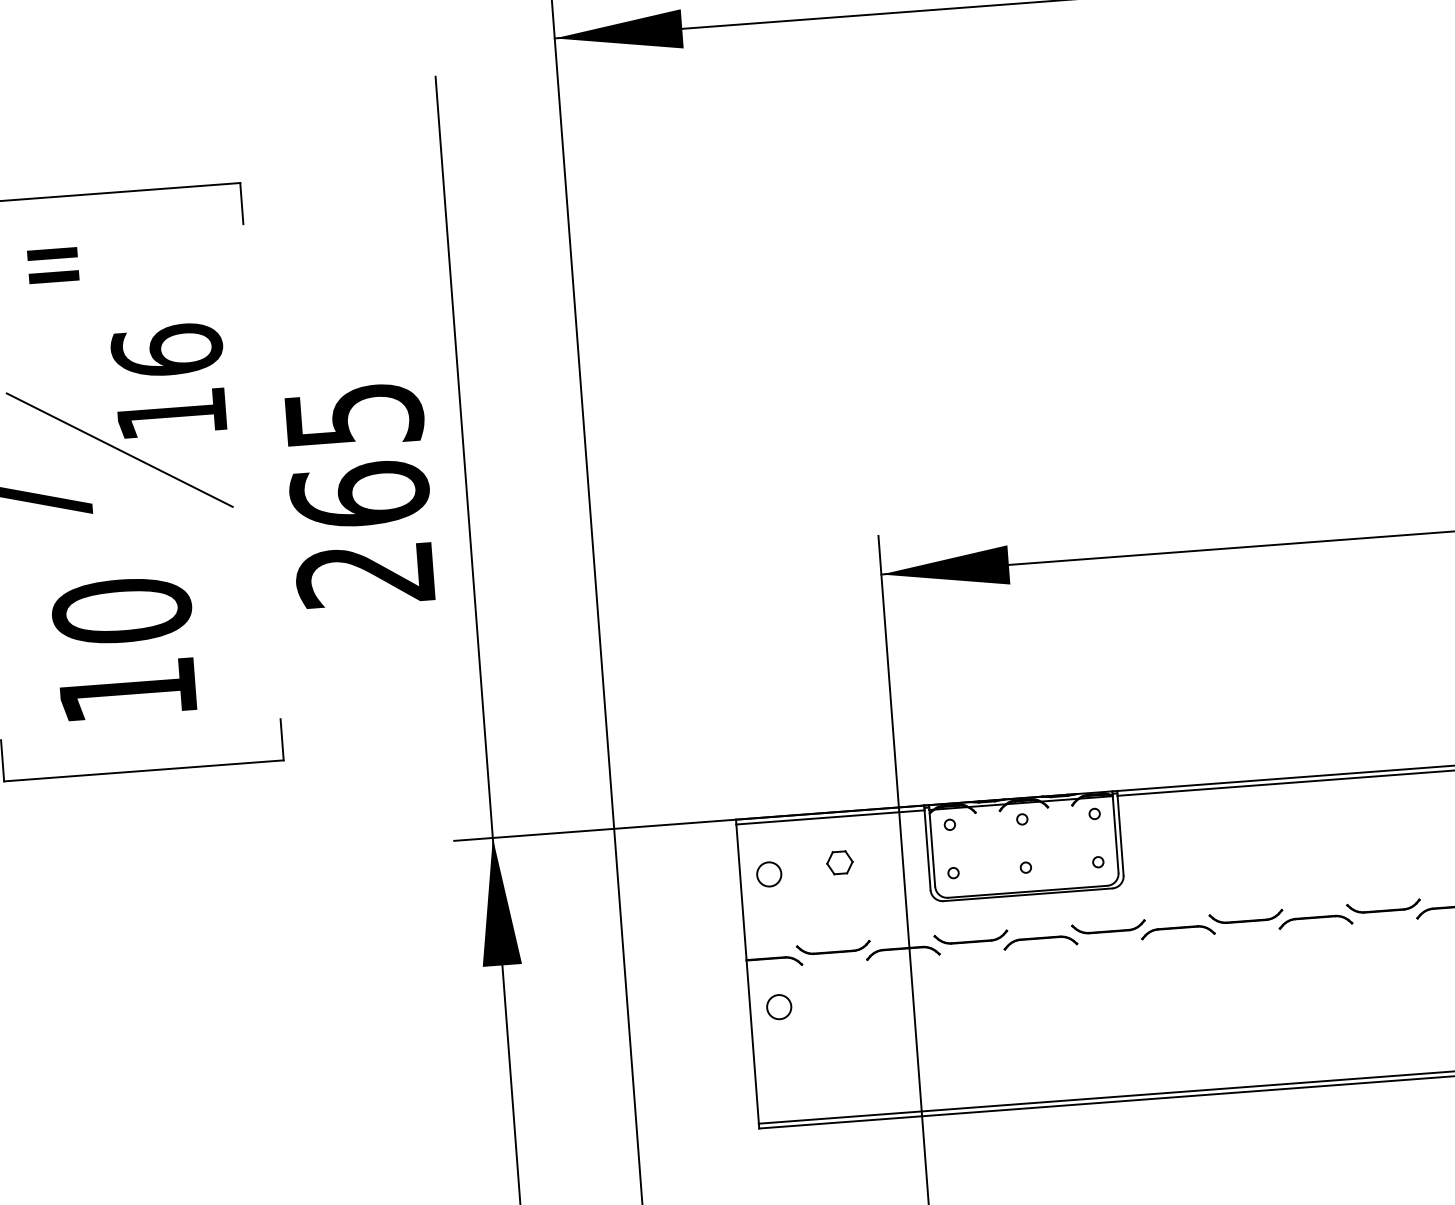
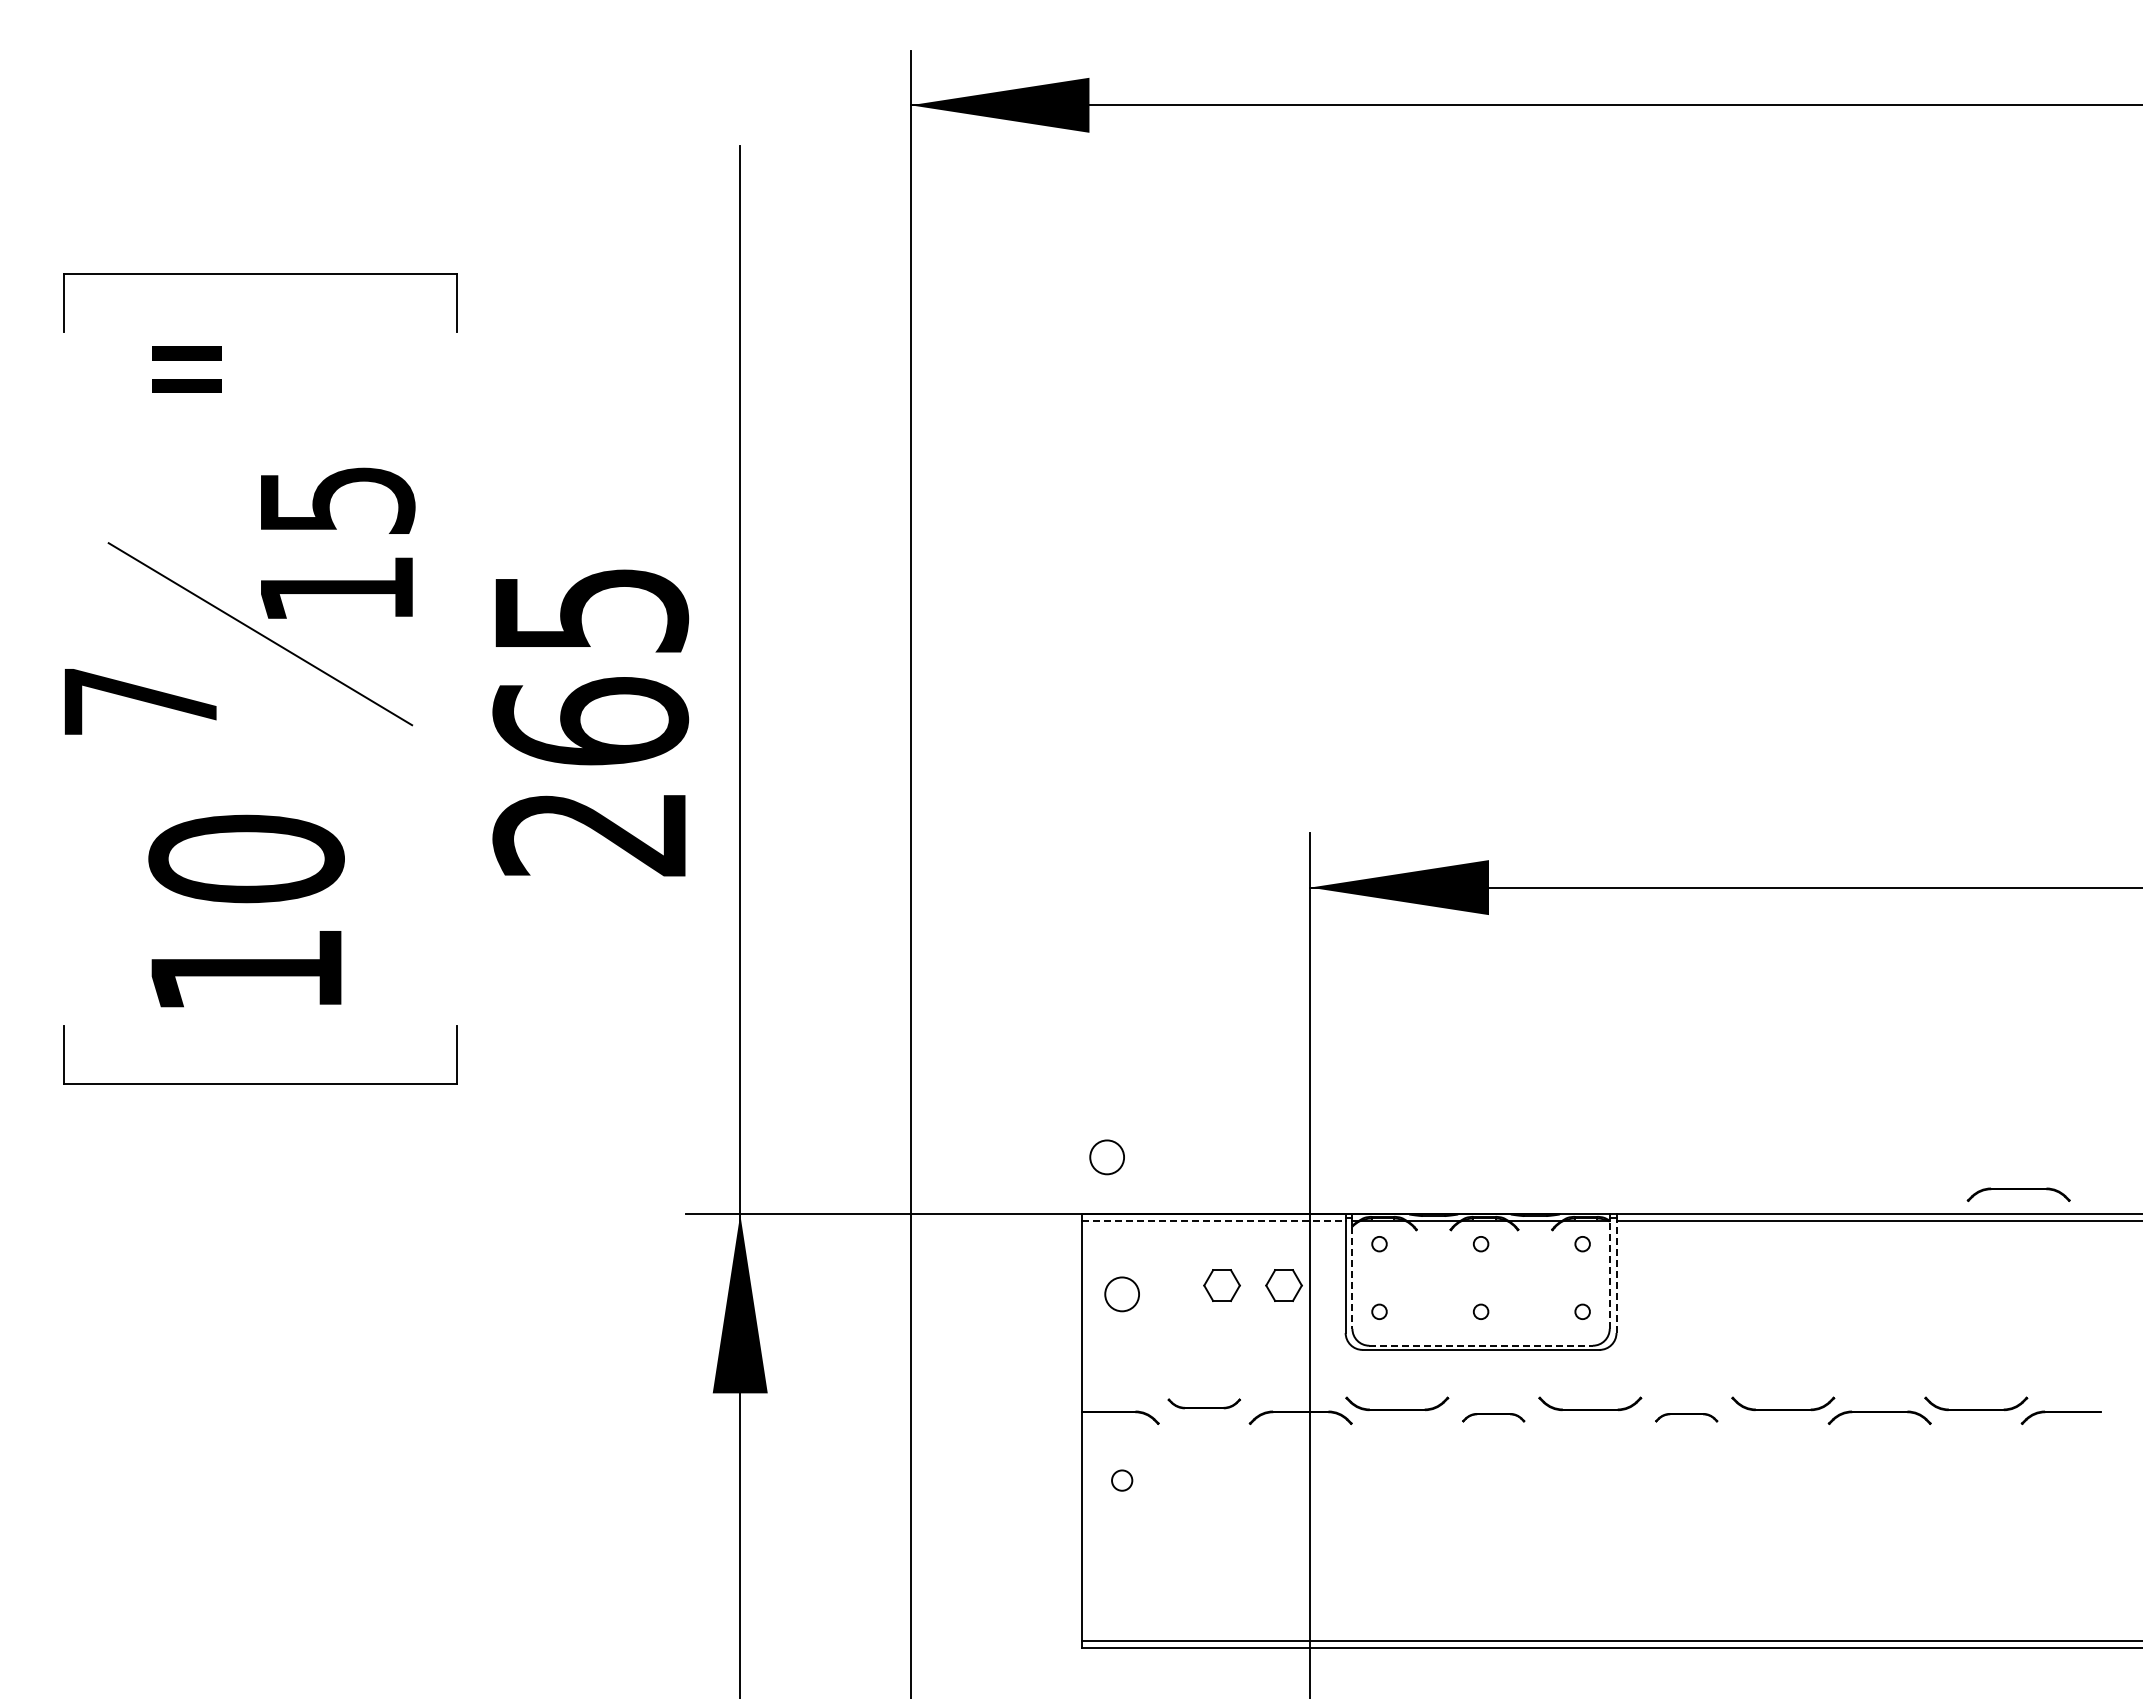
text: (166, 350) -> (336, 499), 16 -> 15
part: (1402, 755) -> (2018, 1194), added
circle: (750, 777) -> (1106, 1157), added
line: (831, 817) -> (1214, 1221), solid -> dashed
line: (1115, 834) -> (1609, 1275), solid -> dashed
line: (1120, 835) -> (1616, 1277), solid -> dashed
line: (932, 850) -> (1352, 1278), solid -> dashed
part: (883, 859) -> (1283, 1285), added
line: (1028, 891) -> (1481, 1345), solid -> dashed
part: (1177, 931) -> (1686, 1417), size x0.6
part: (1040, 942) -> (1493, 1417), size x0.6
part: (833, 947) -> (1204, 1403), size x0.7
circle: (779, 1007) -> (1122, 1480), size x0.6

